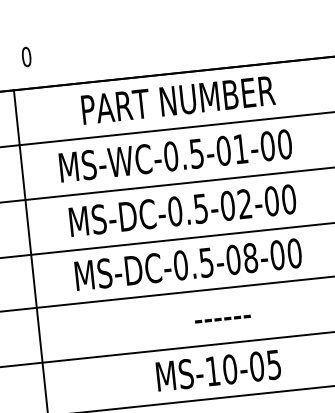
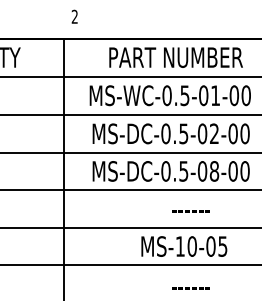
text: (26, 56) -> (74, 16), 0 -> 2

